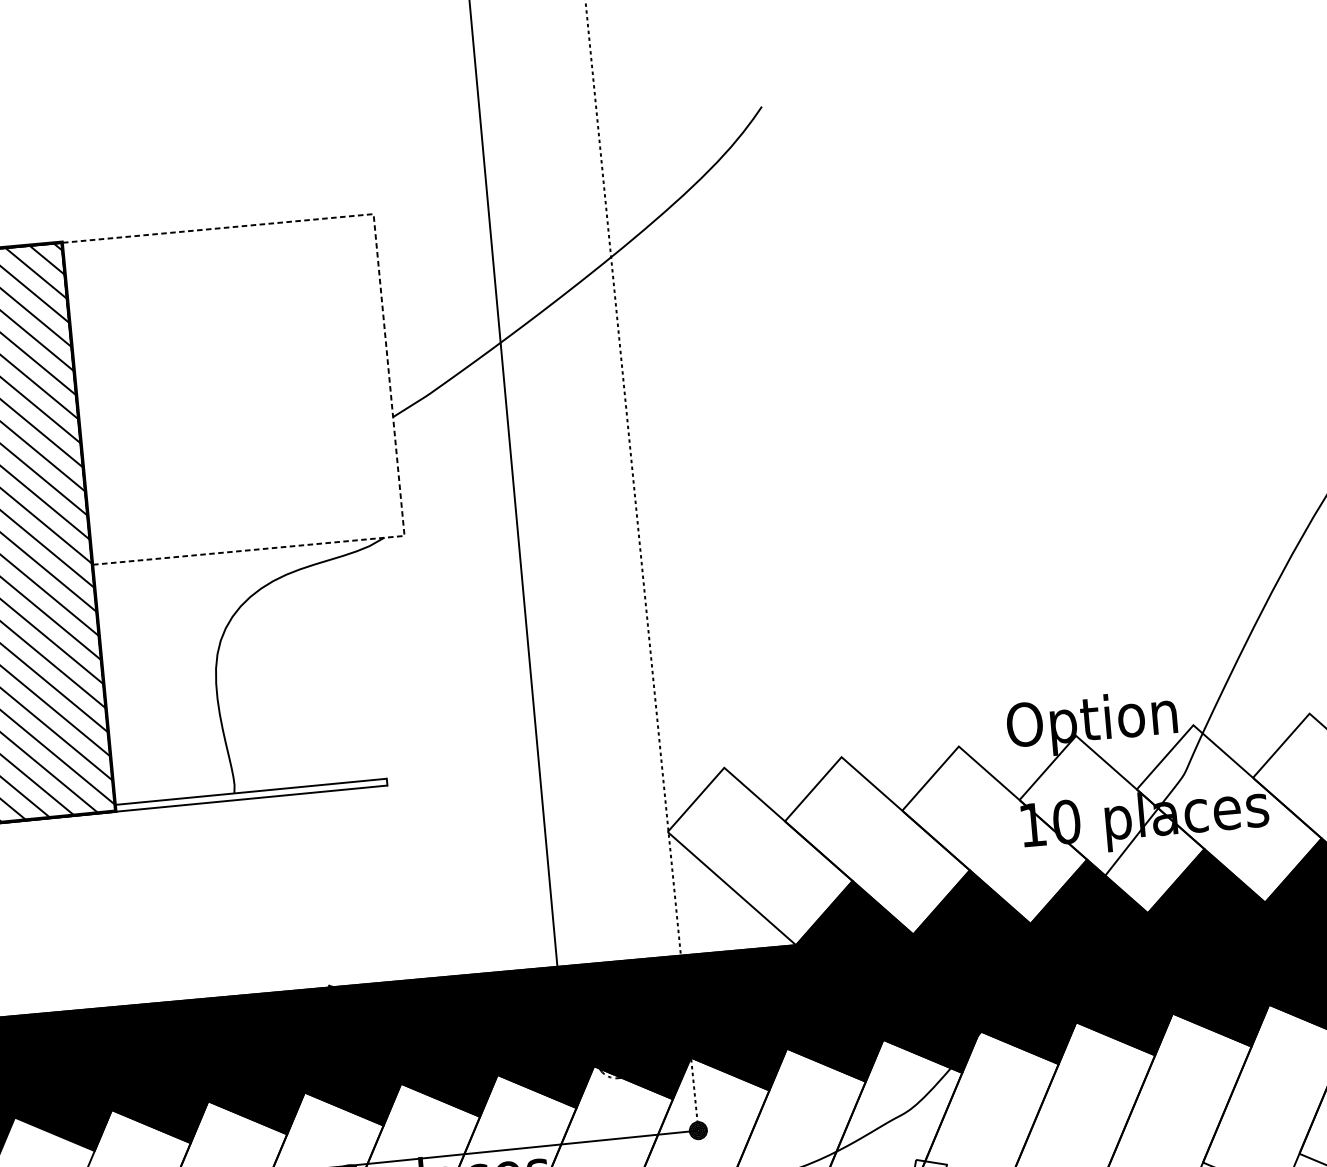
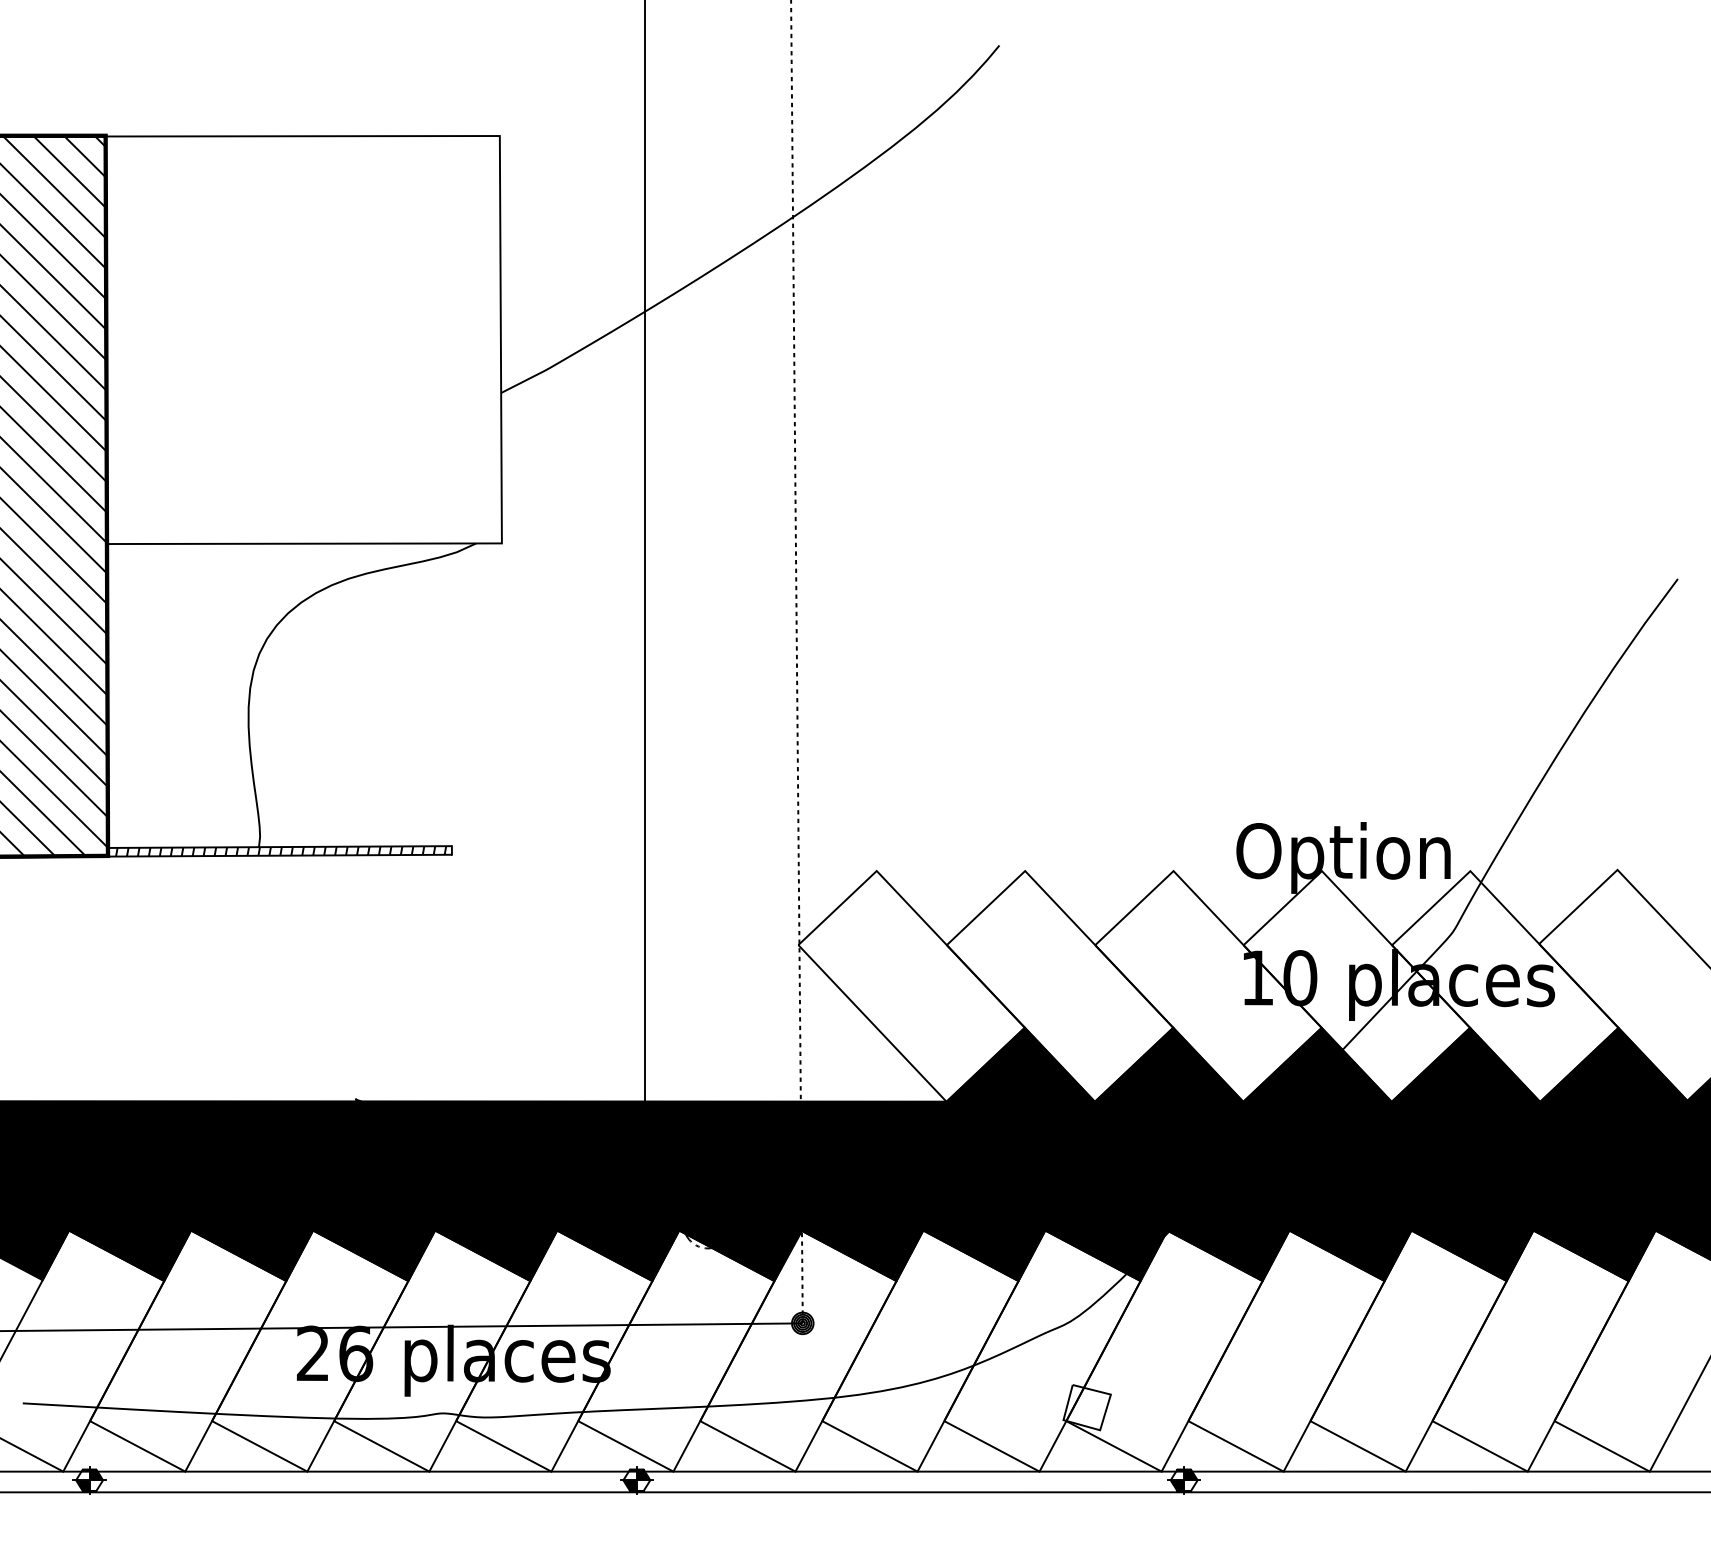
line: (388, 374) -> (500, 339), dashed -> solid
hatch: (252, 795) -> (281, 851), added

